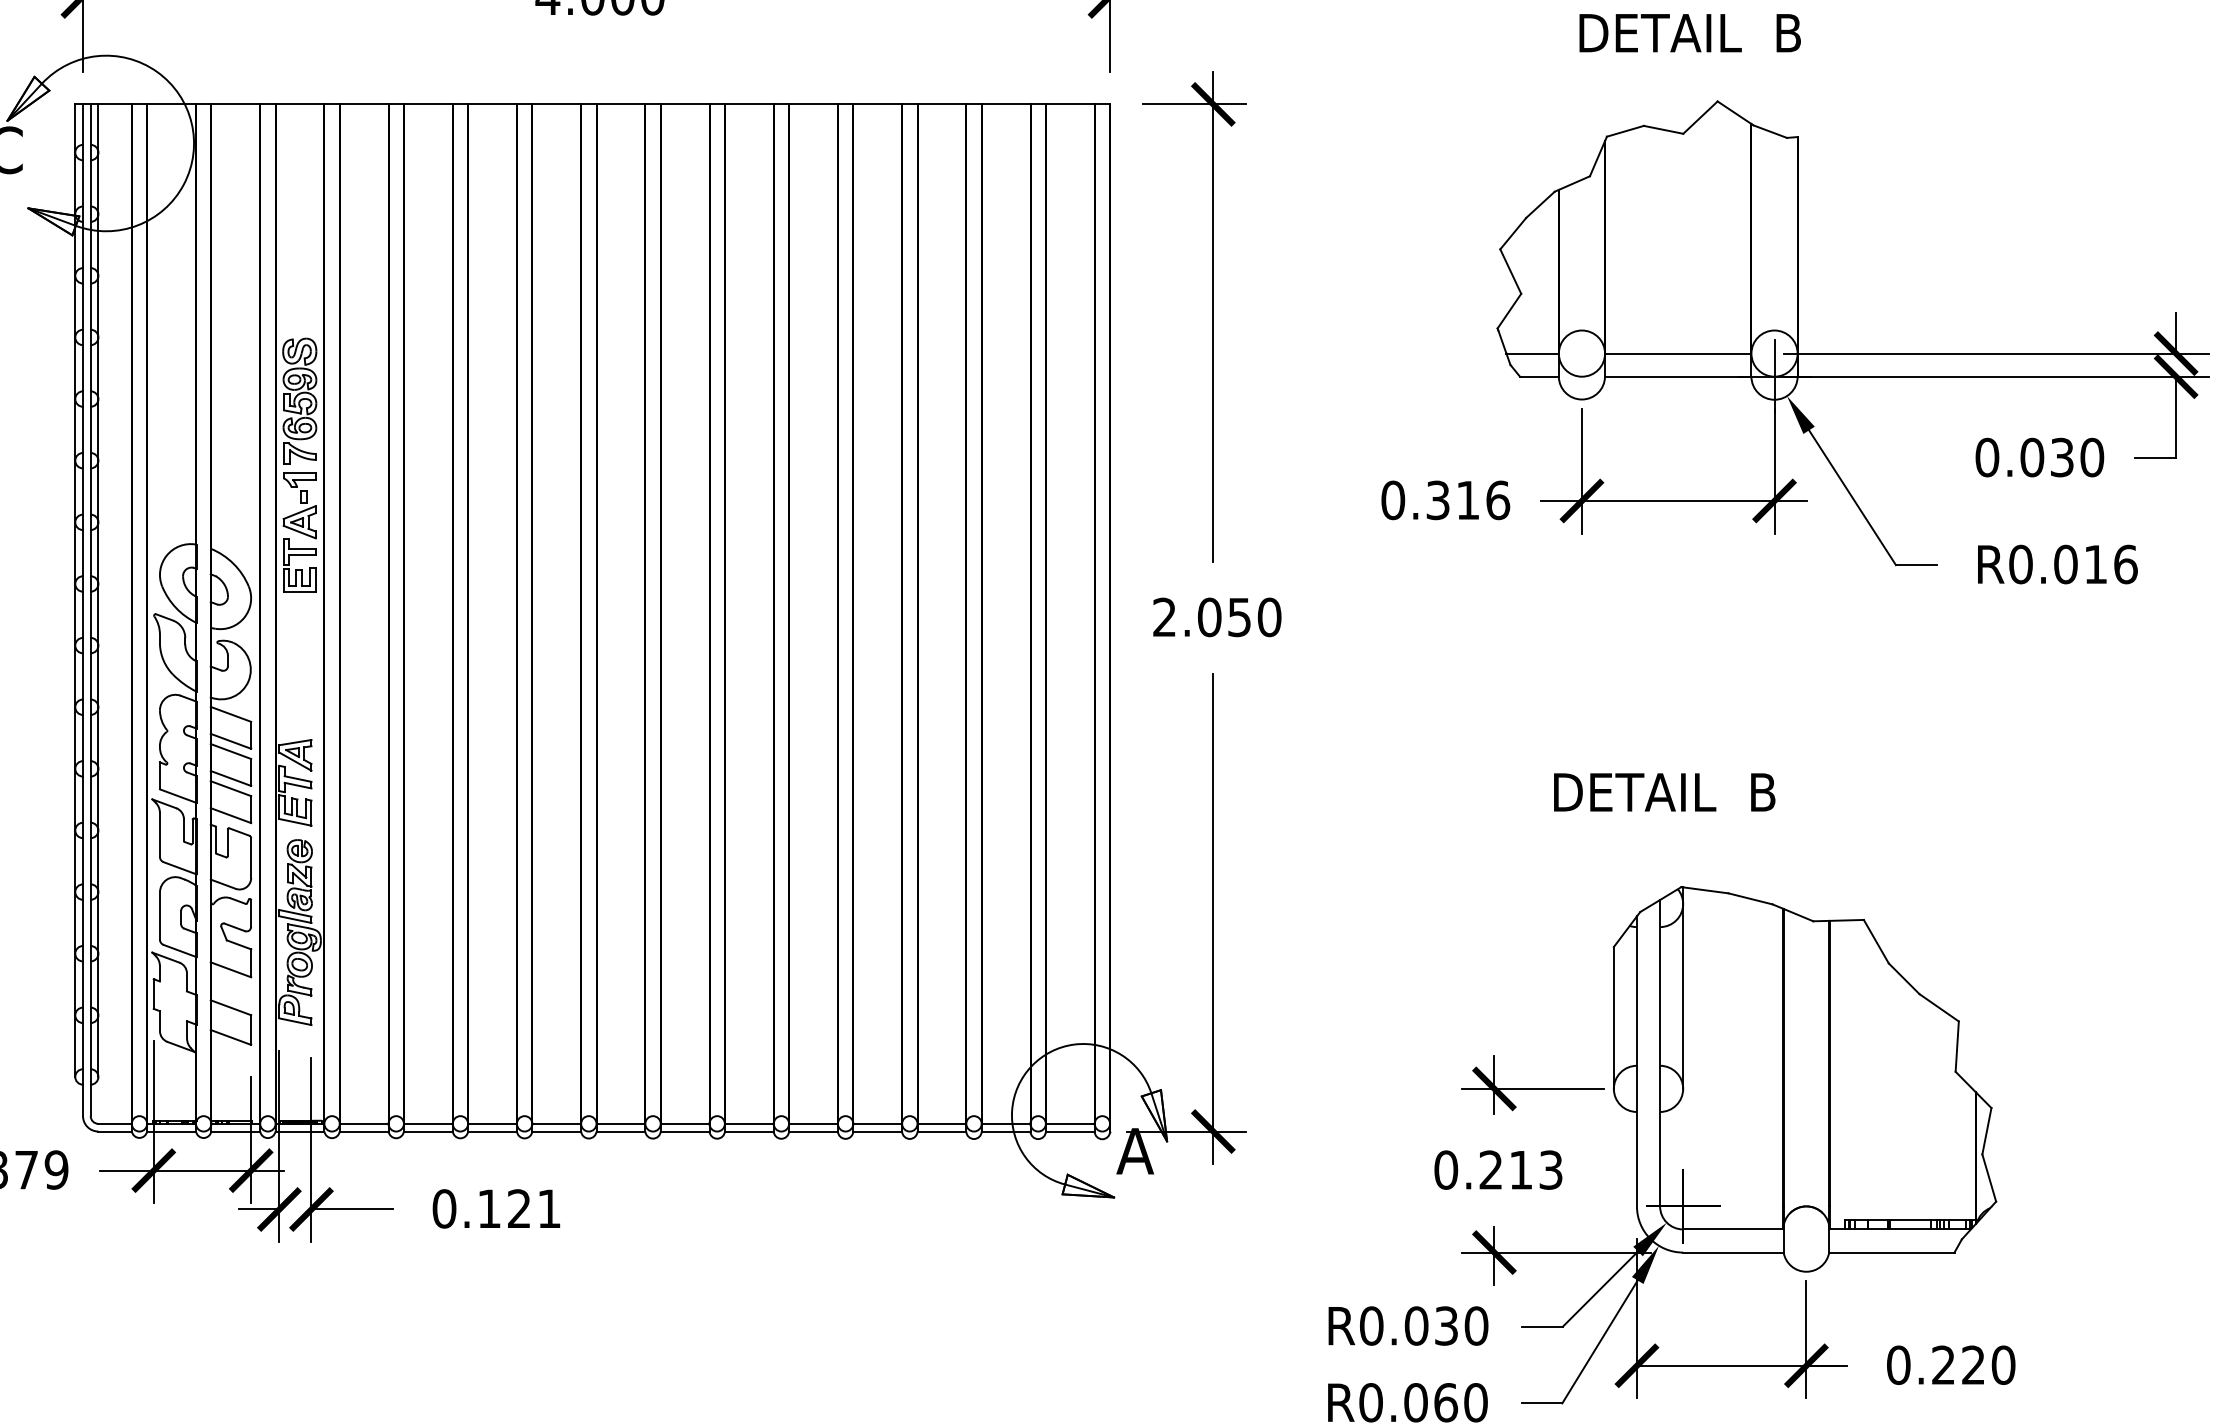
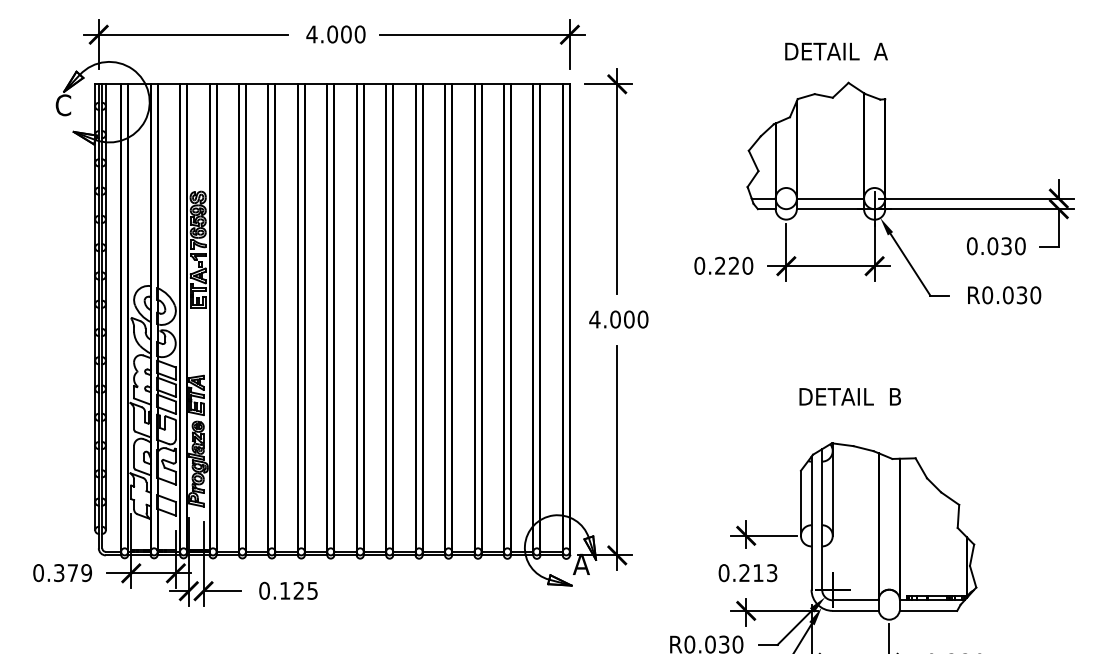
text: (1787, 32) -> (880, 51), DETAIL  B -> DETAIL  A
text: (1468, 499) -> (734, 265), 0.316 -> 0.220
text: (2109, 564) -> (1028, 295), R0.016 -> R0.030
text: (1200, 617) -> (611, 319), 2.050 -> 4.000
text: (1663, 791) -> (849, 396), moved
text: (548, 1208) -> (312, 590), 0.121 -> 0.125

